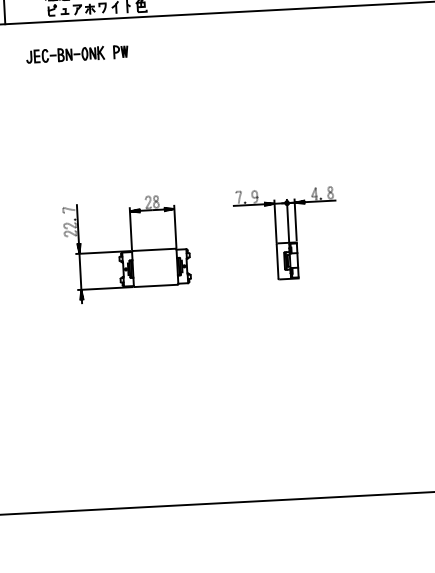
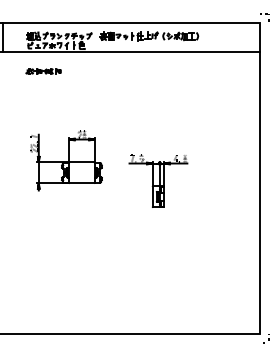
part: (77, 54) -> (43, 71), size x0.6
part: (127, 247) -> (66, 160), moved

